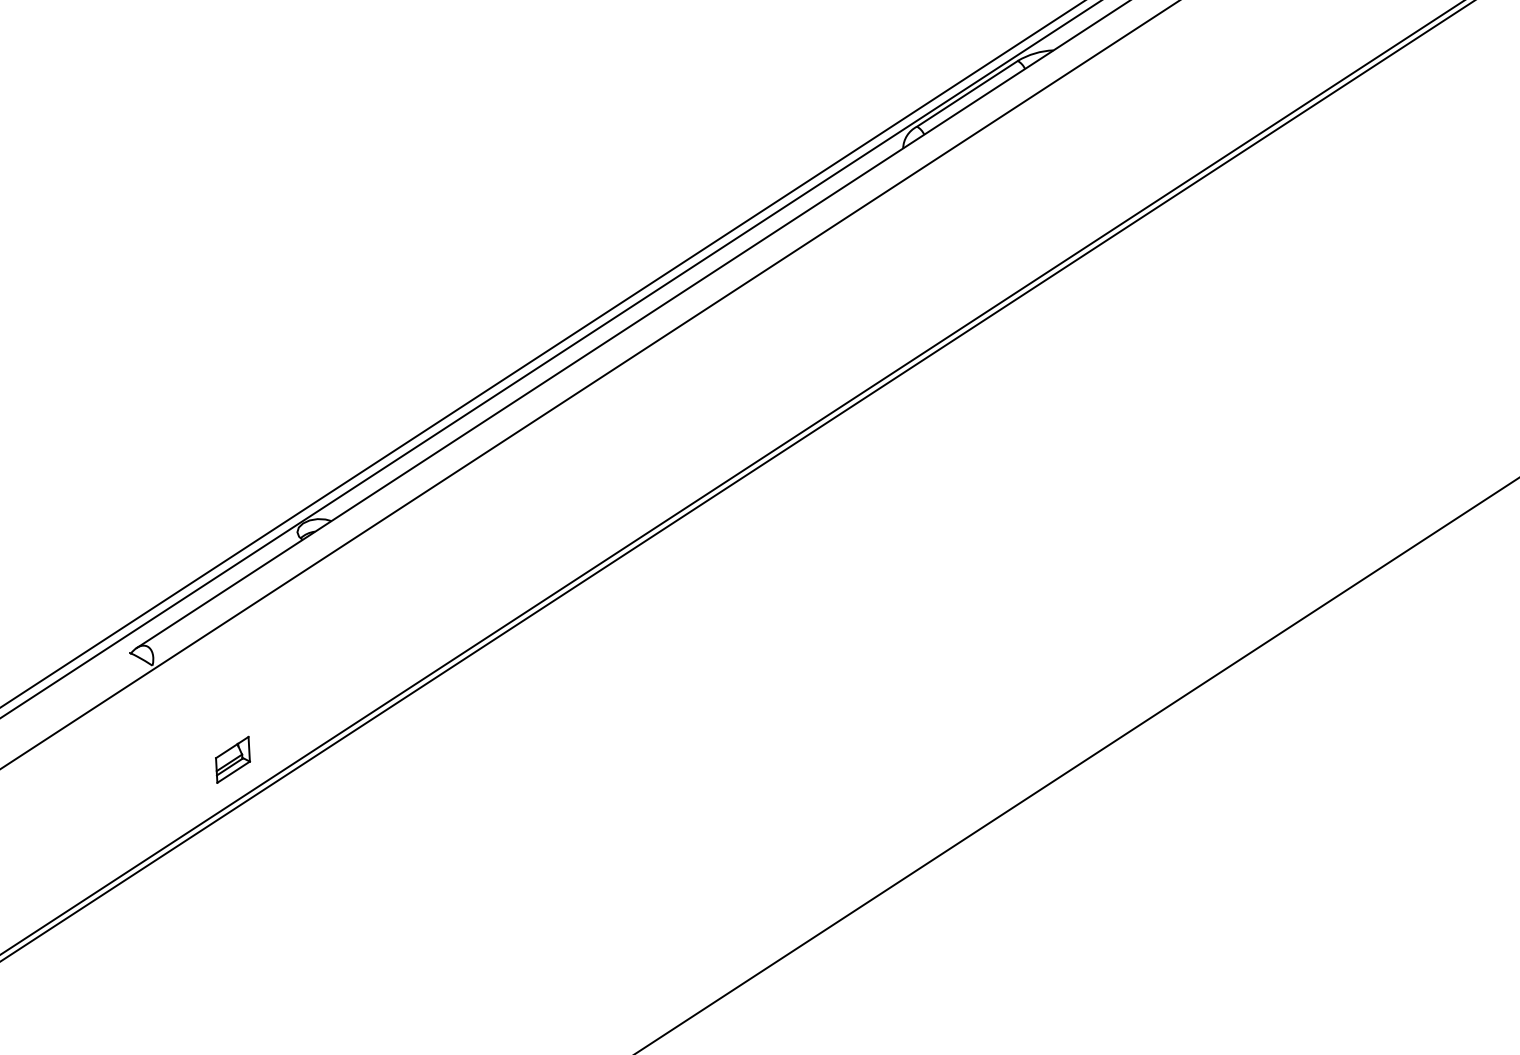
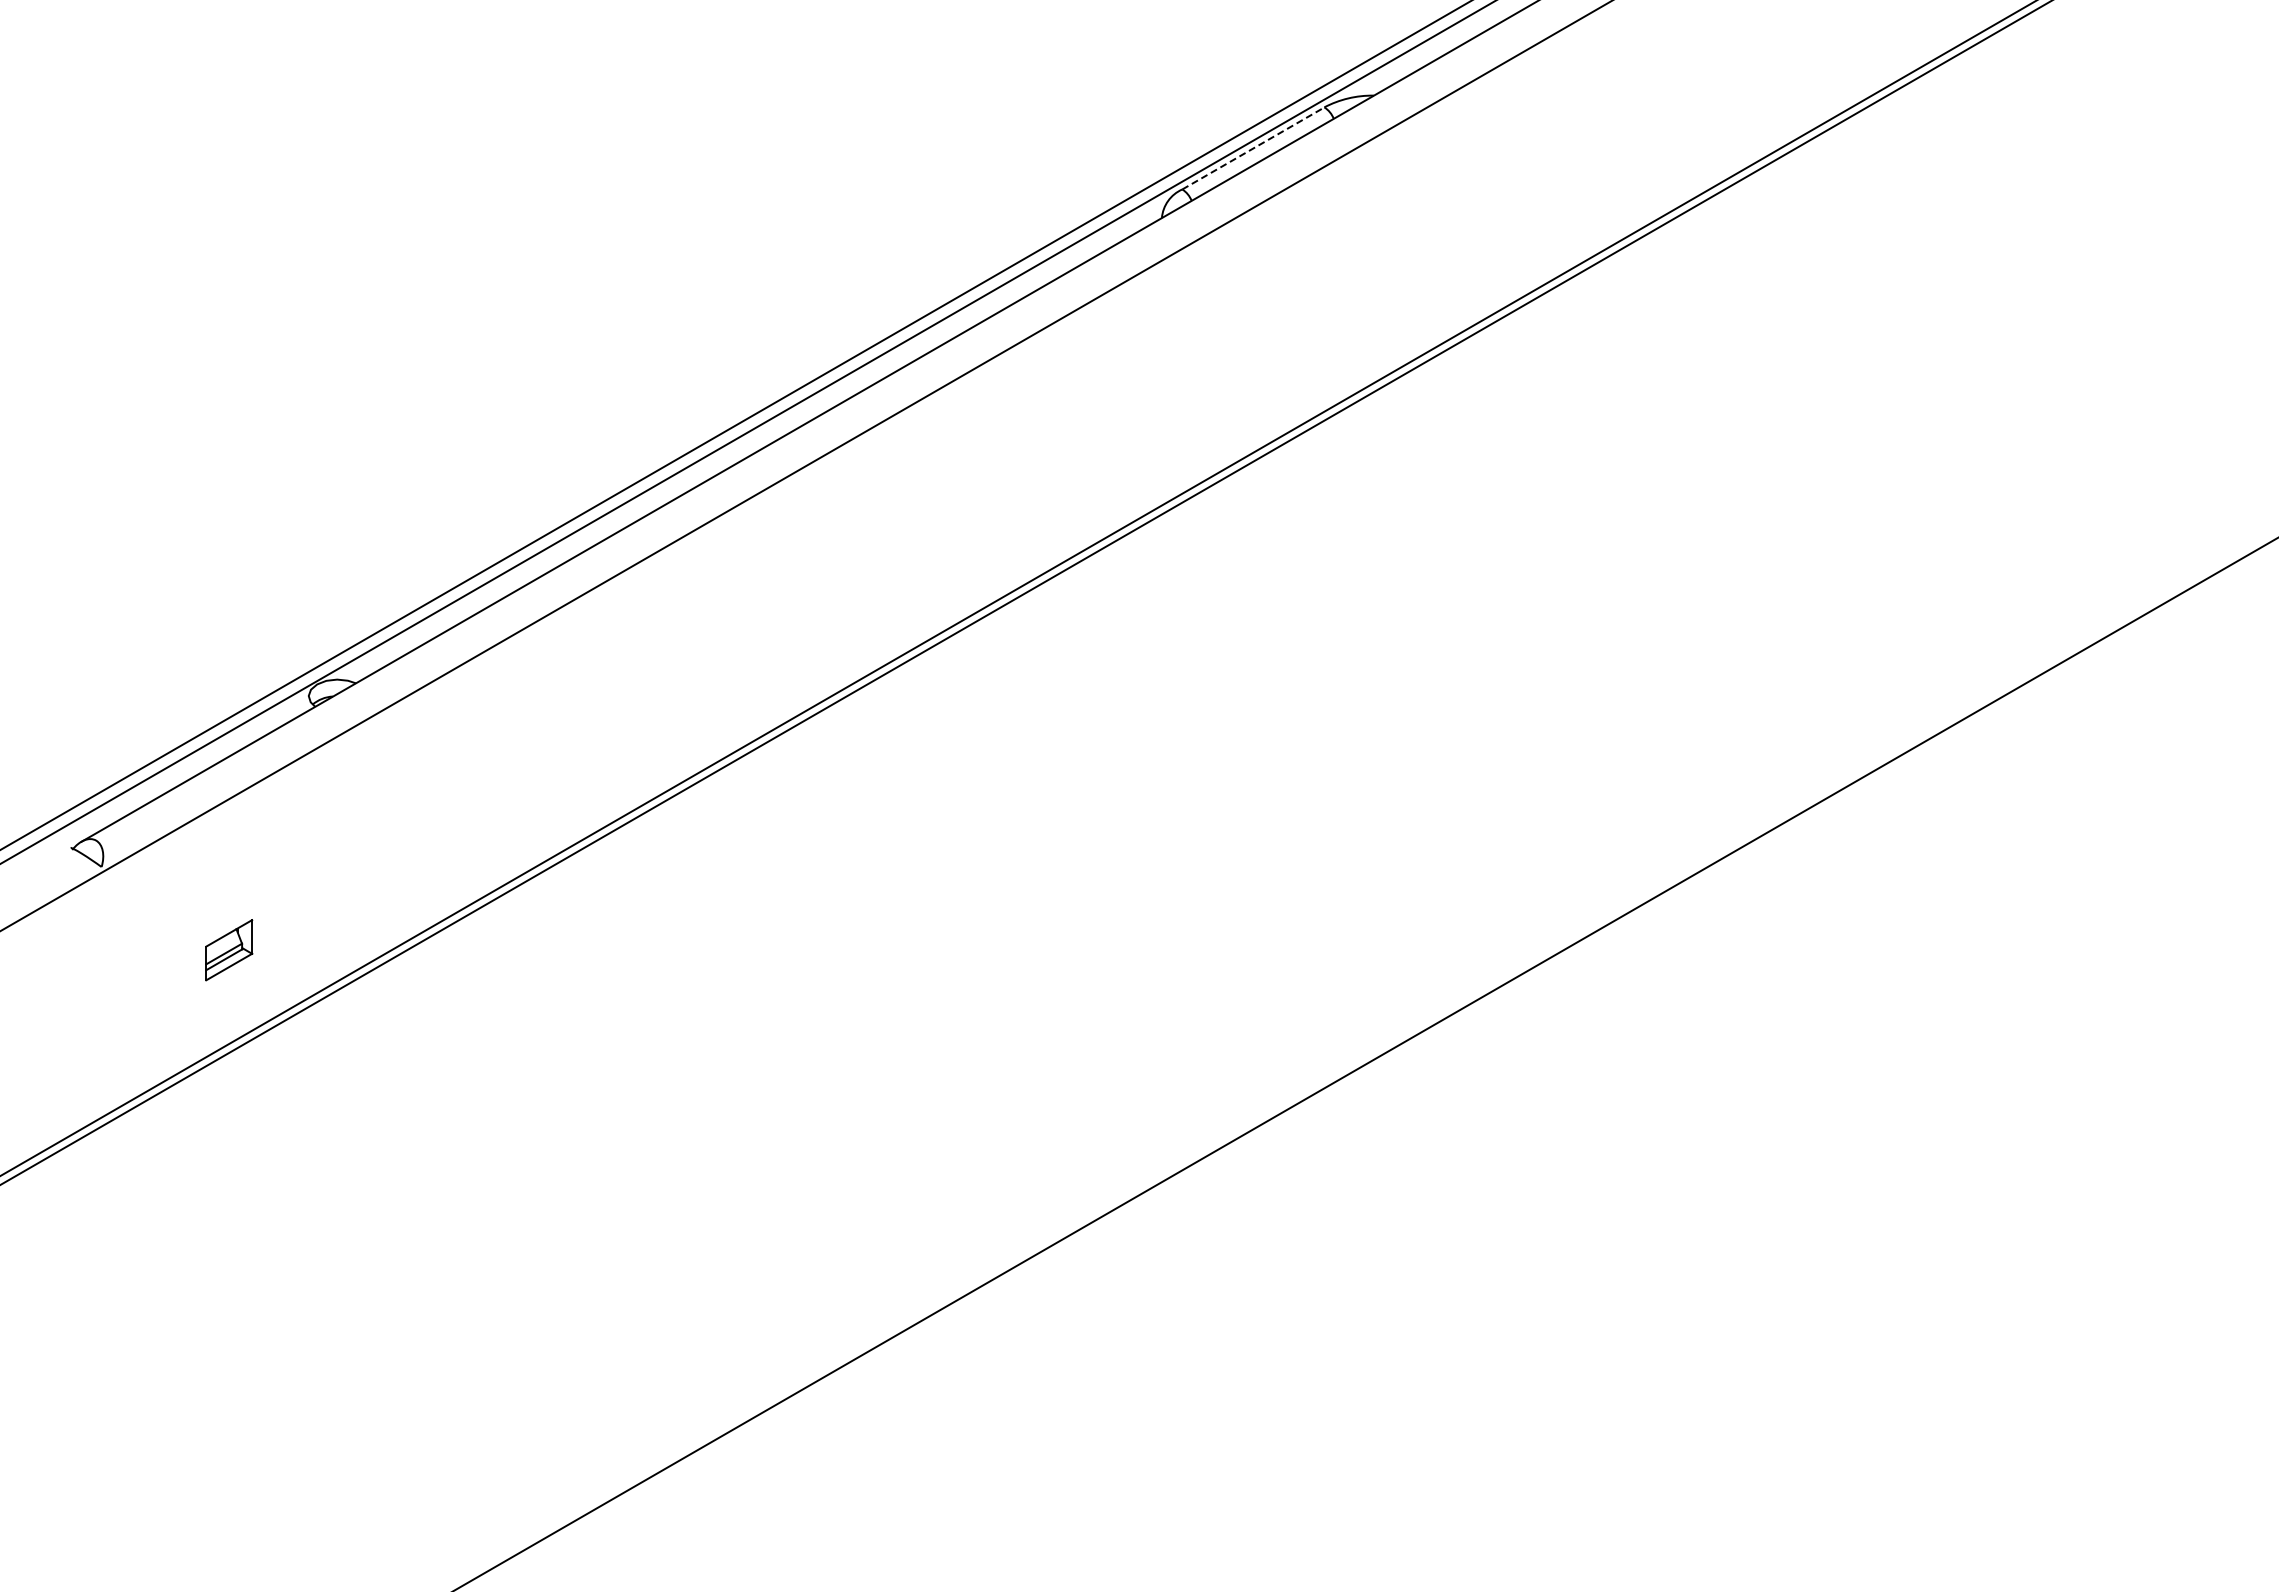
line: (967, 93) -> (1253, 148), solid -> dashed
part: (233, 760) -> (229, 950), moved

